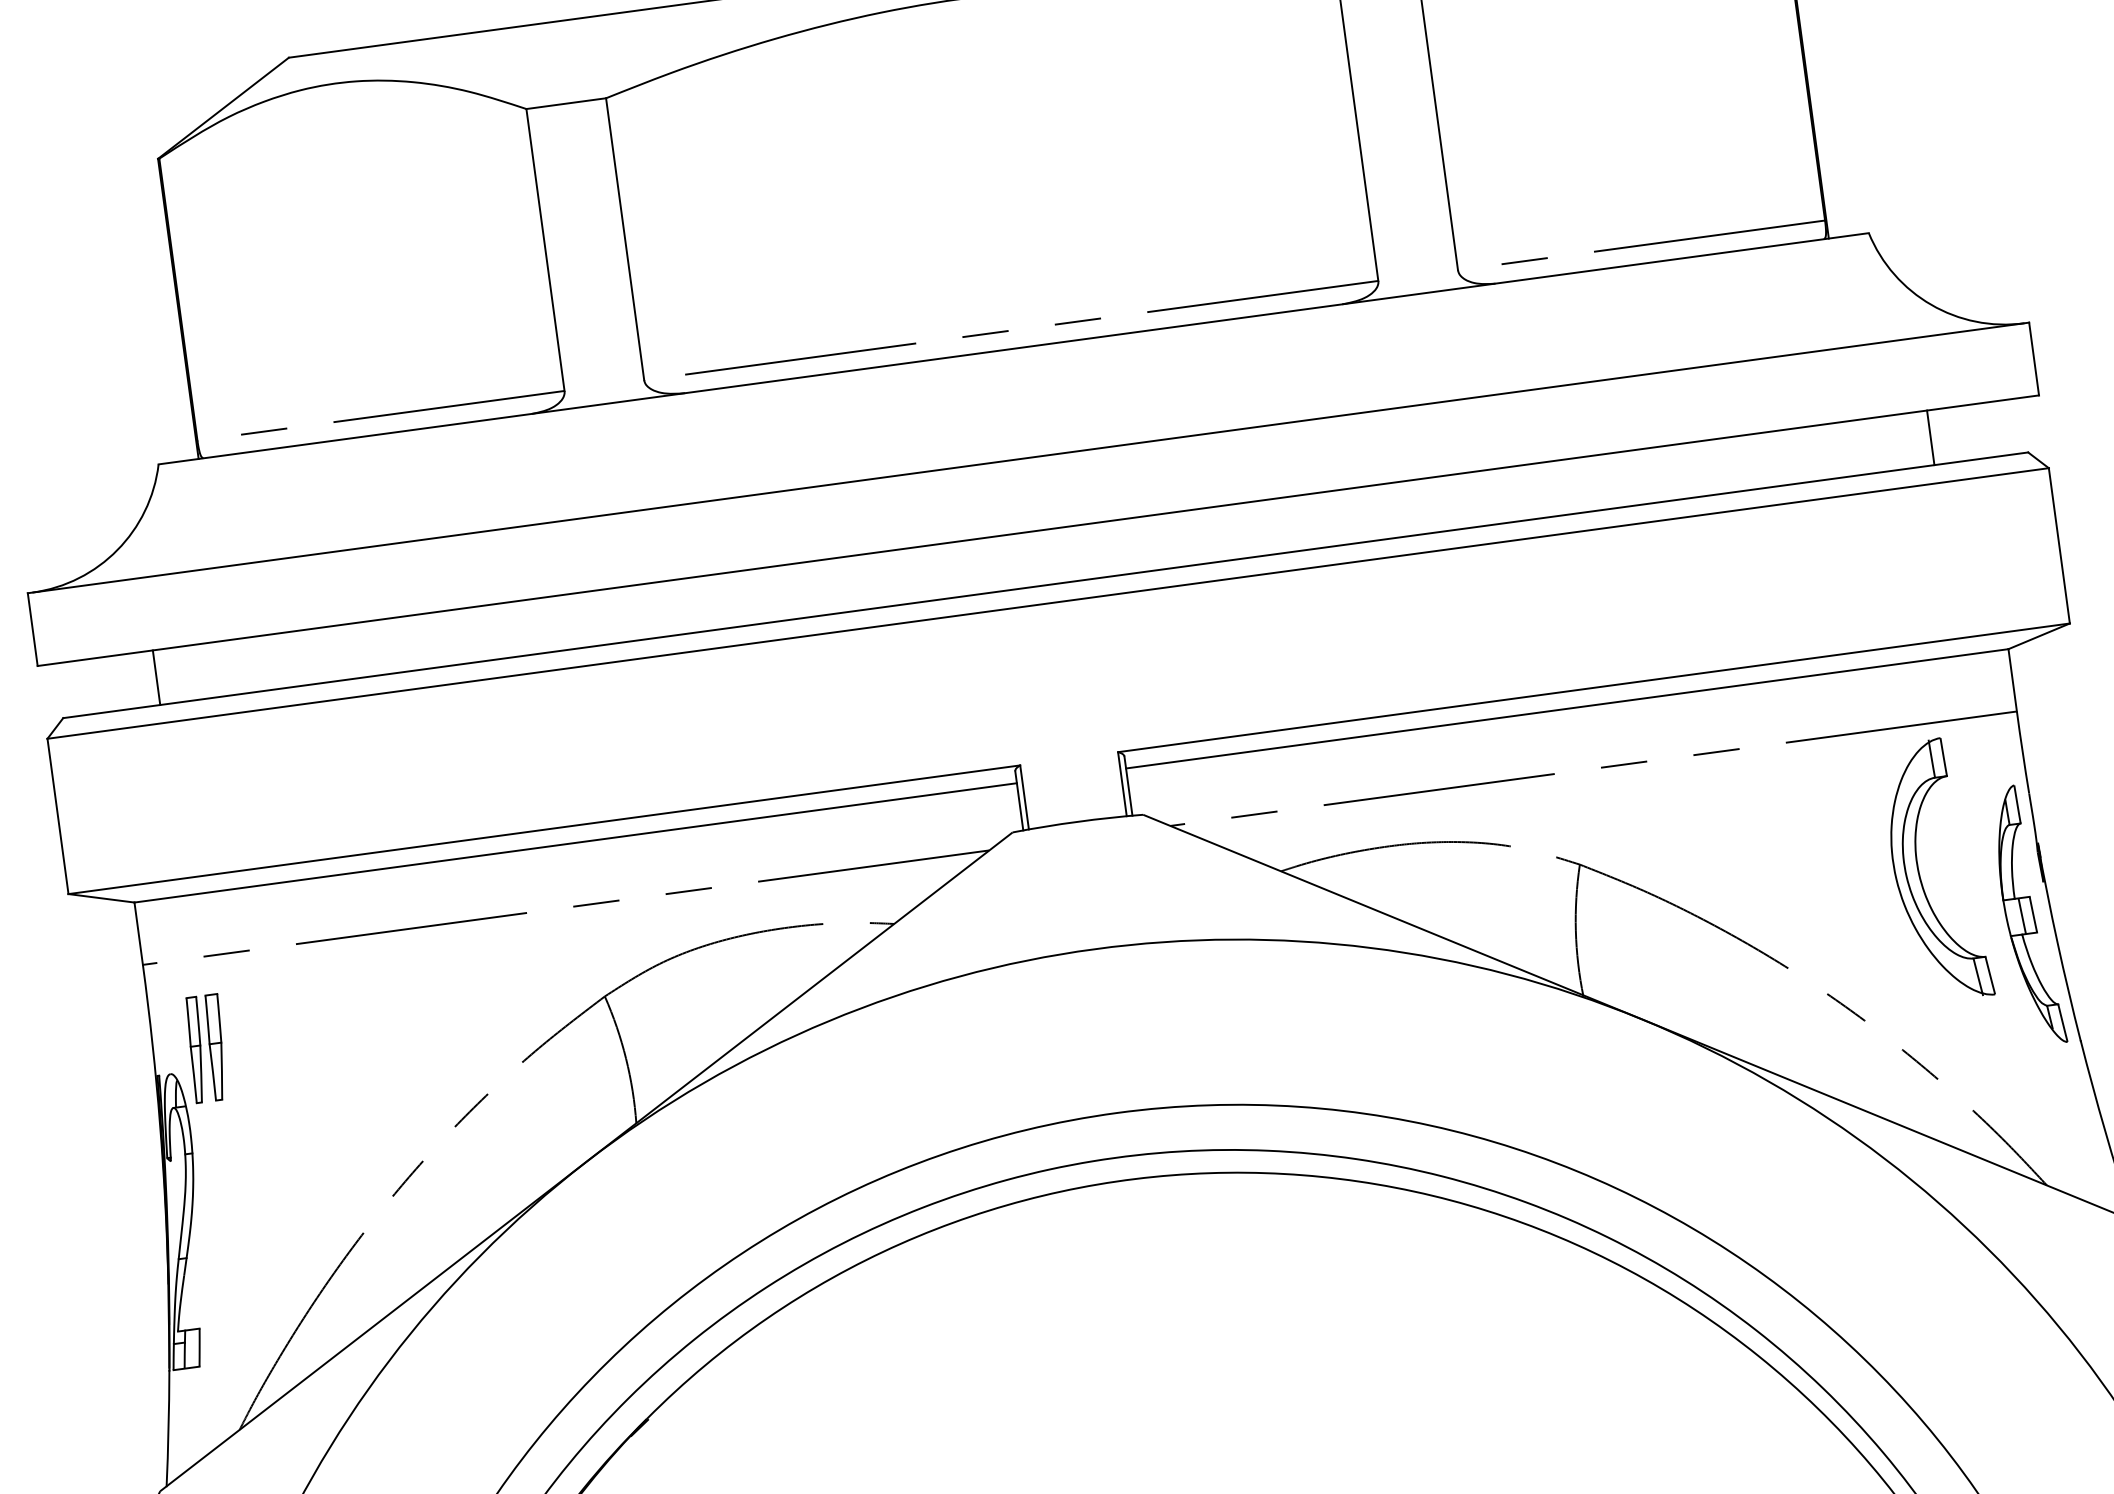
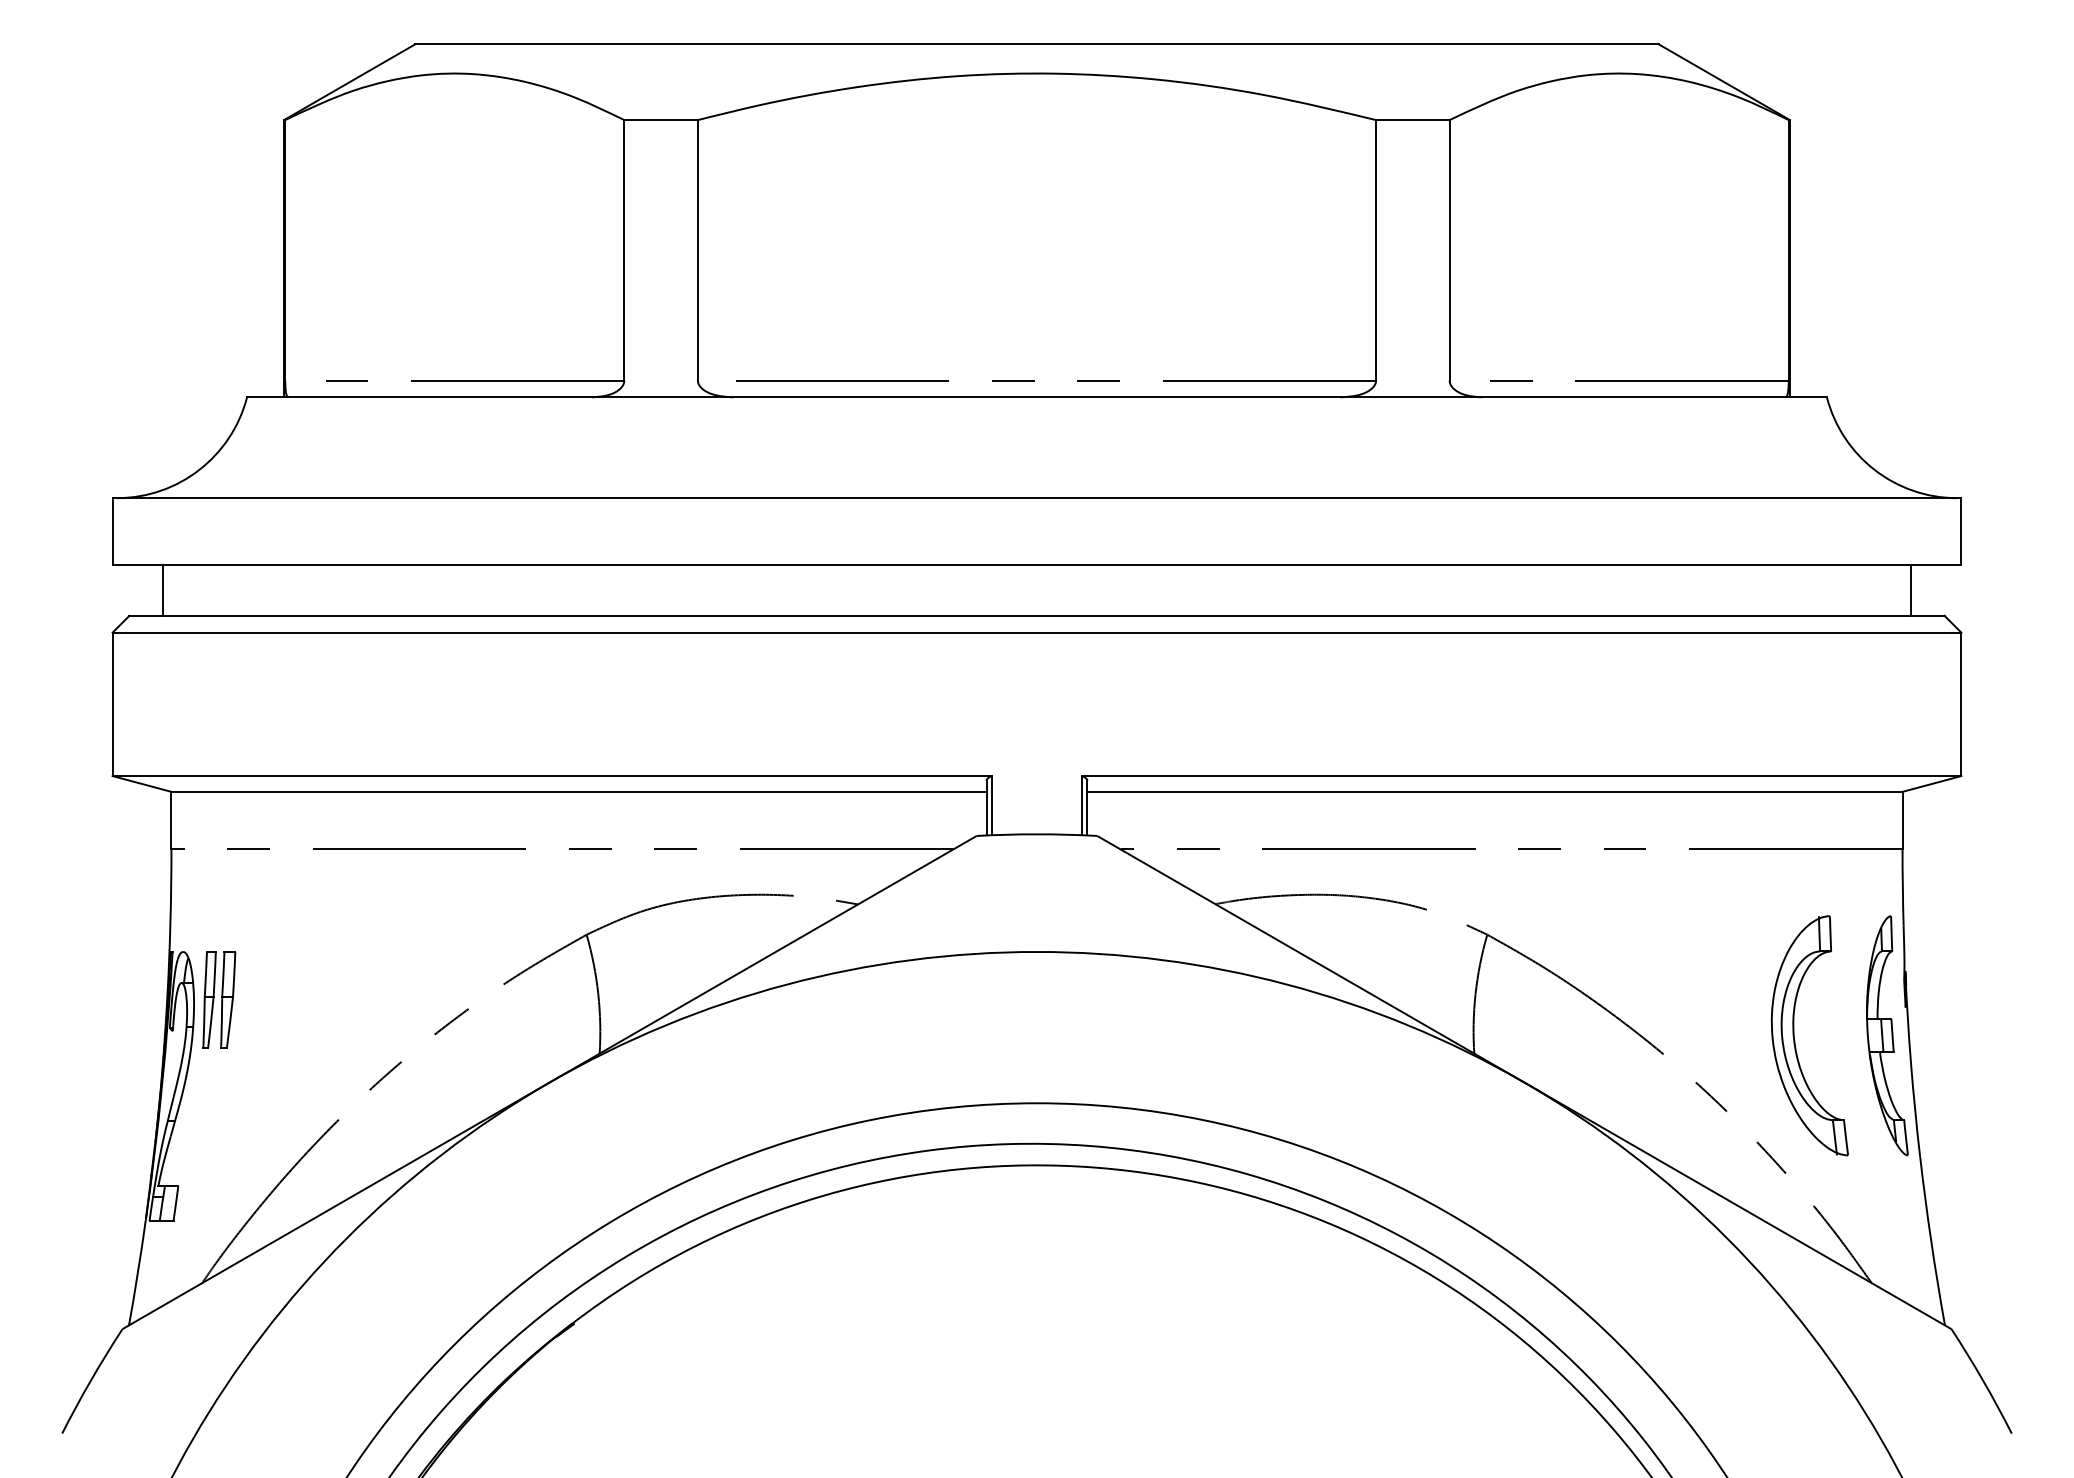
line: (1930, 437) -> (1910, 590), moved
line: (157, 677) -> (163, 590), moved
part: (1921, 877) -> (1795, 1040), moved
part: (207, 1047) -> (219, 999), moved

